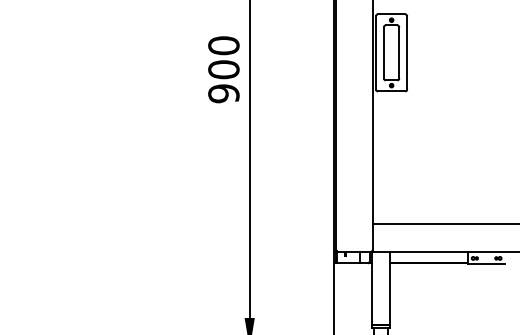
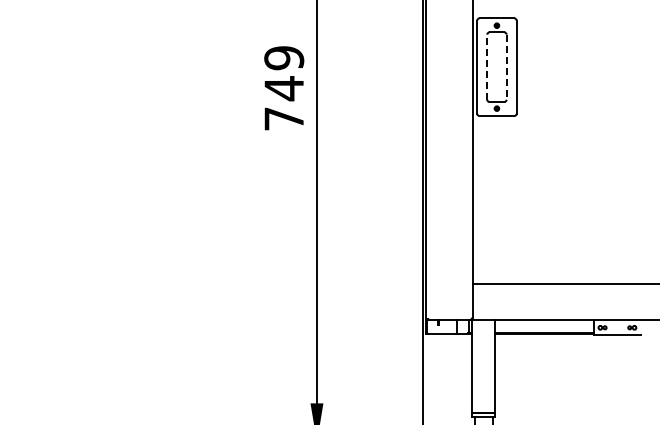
line: (384, 53) -> (487, 67), solid -> dashed
line: (399, 53) -> (506, 67), solid -> dashed
text: (224, 69) -> (284, 88), 900 -> 749

